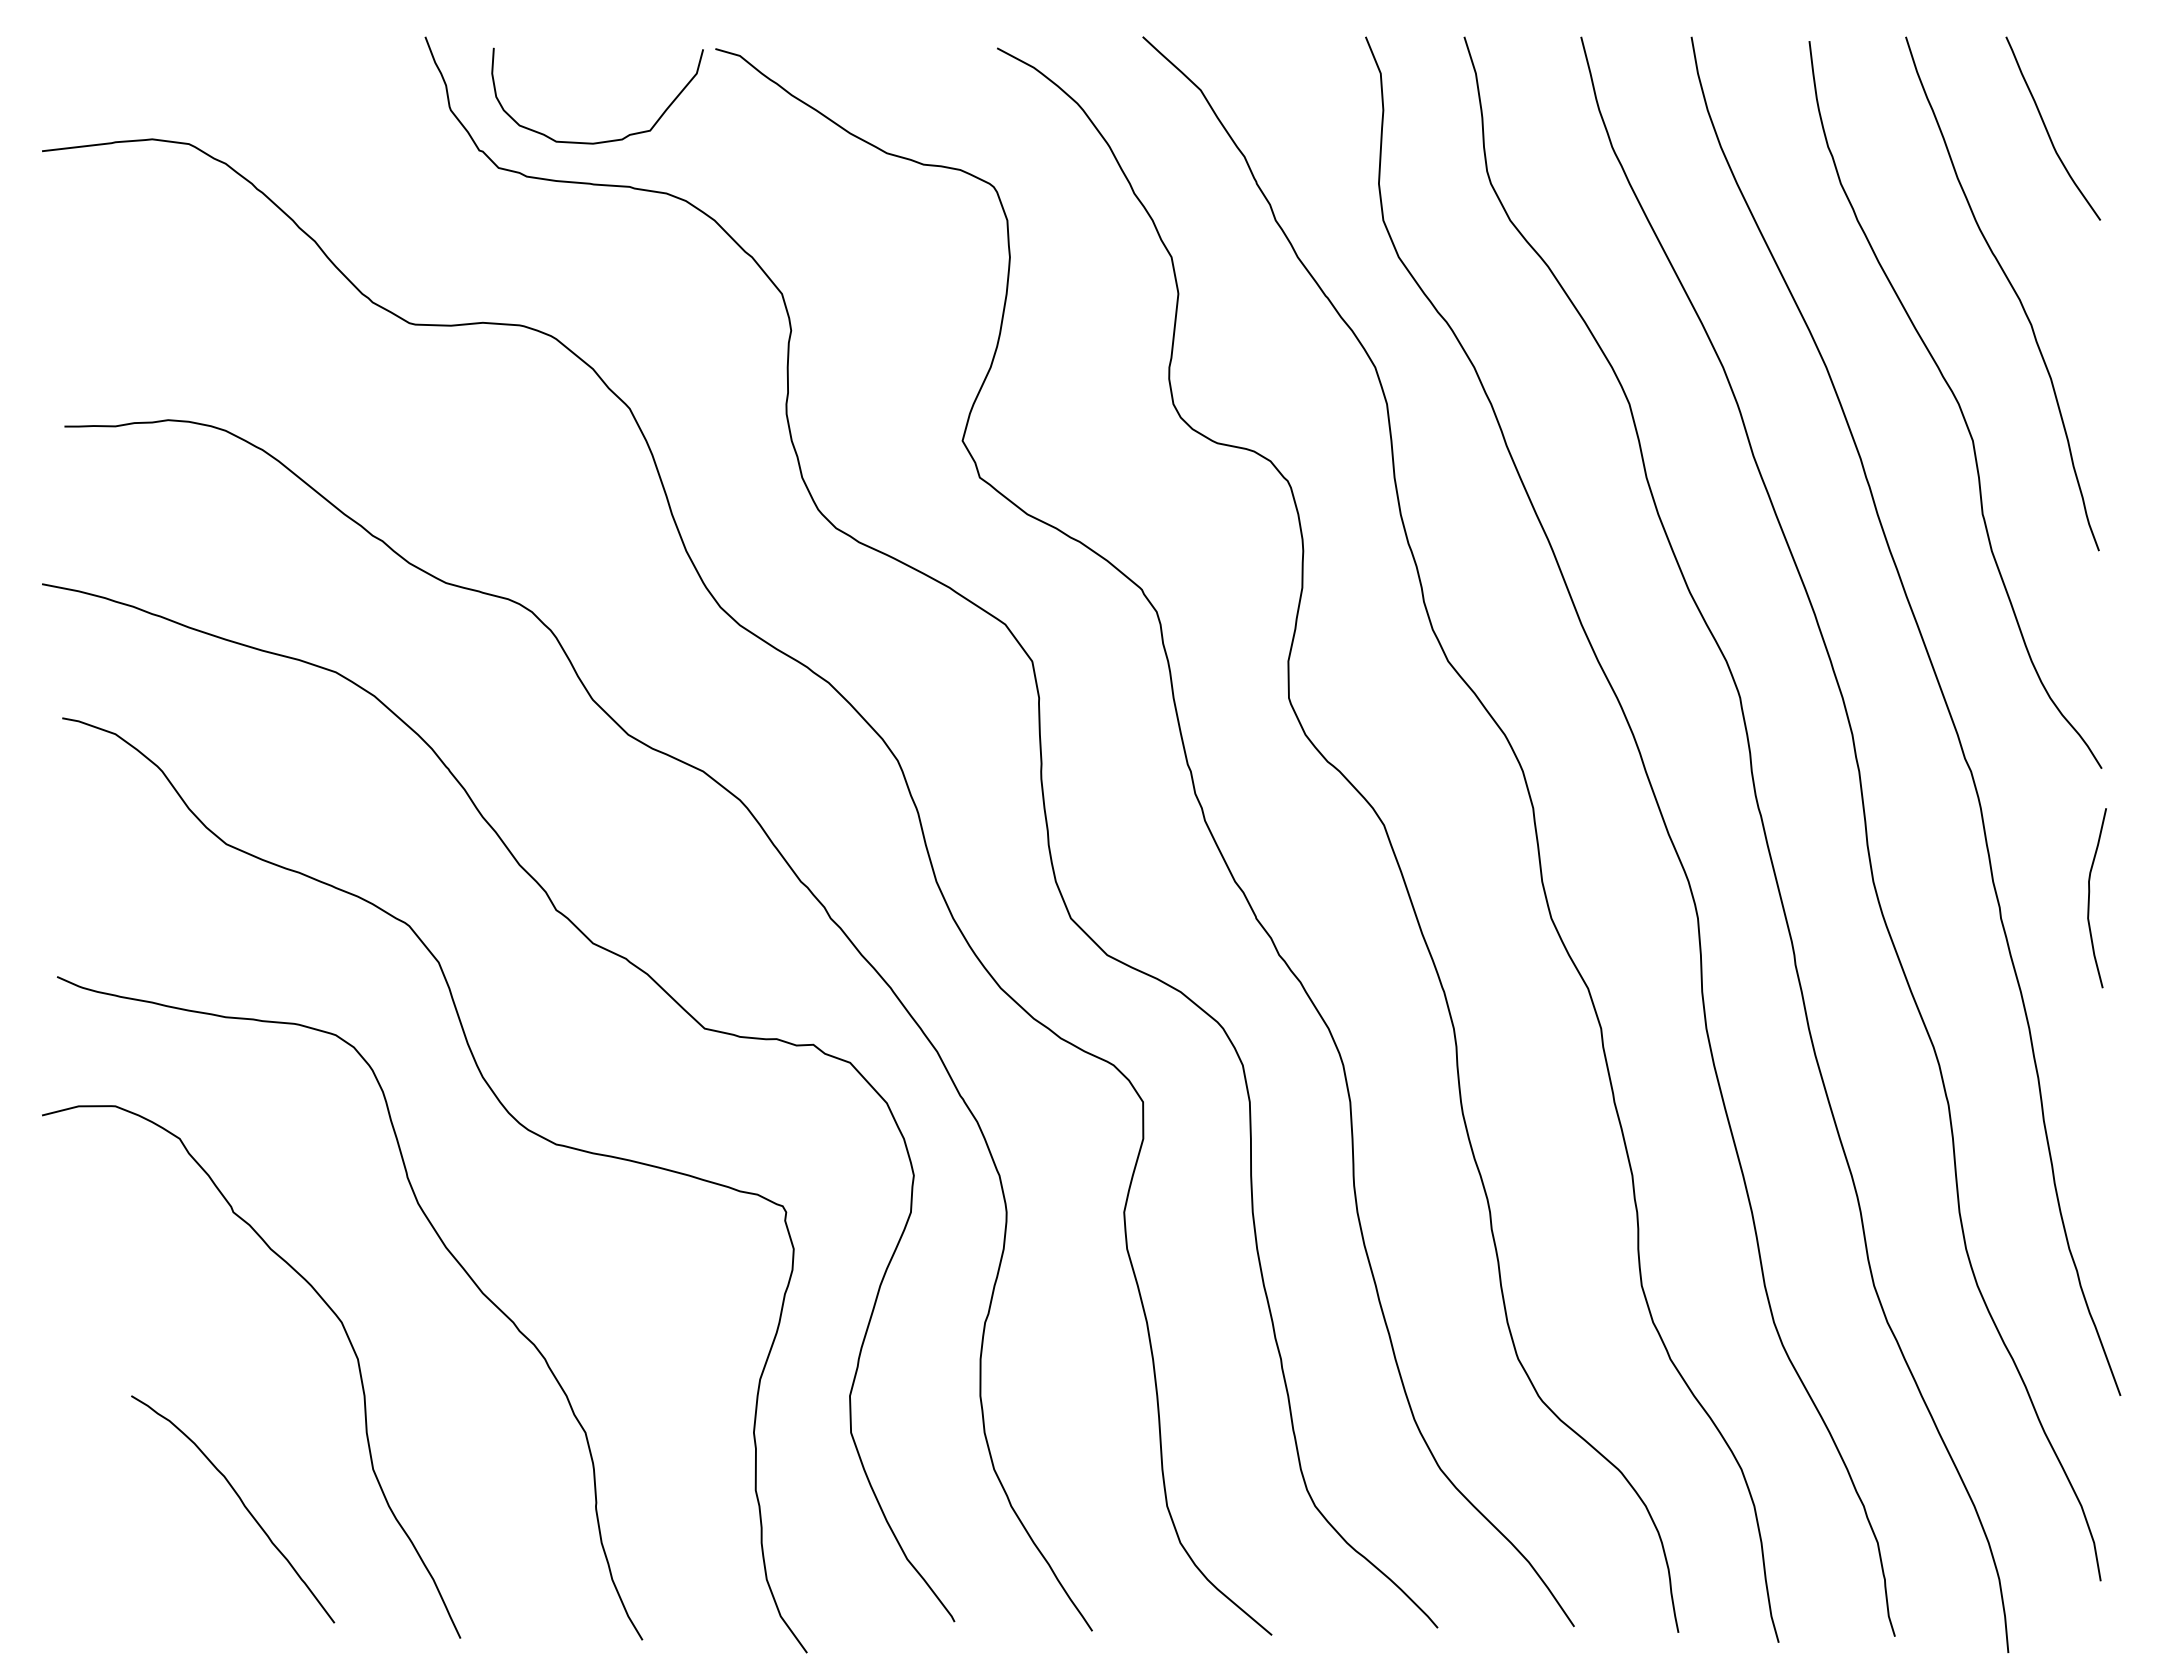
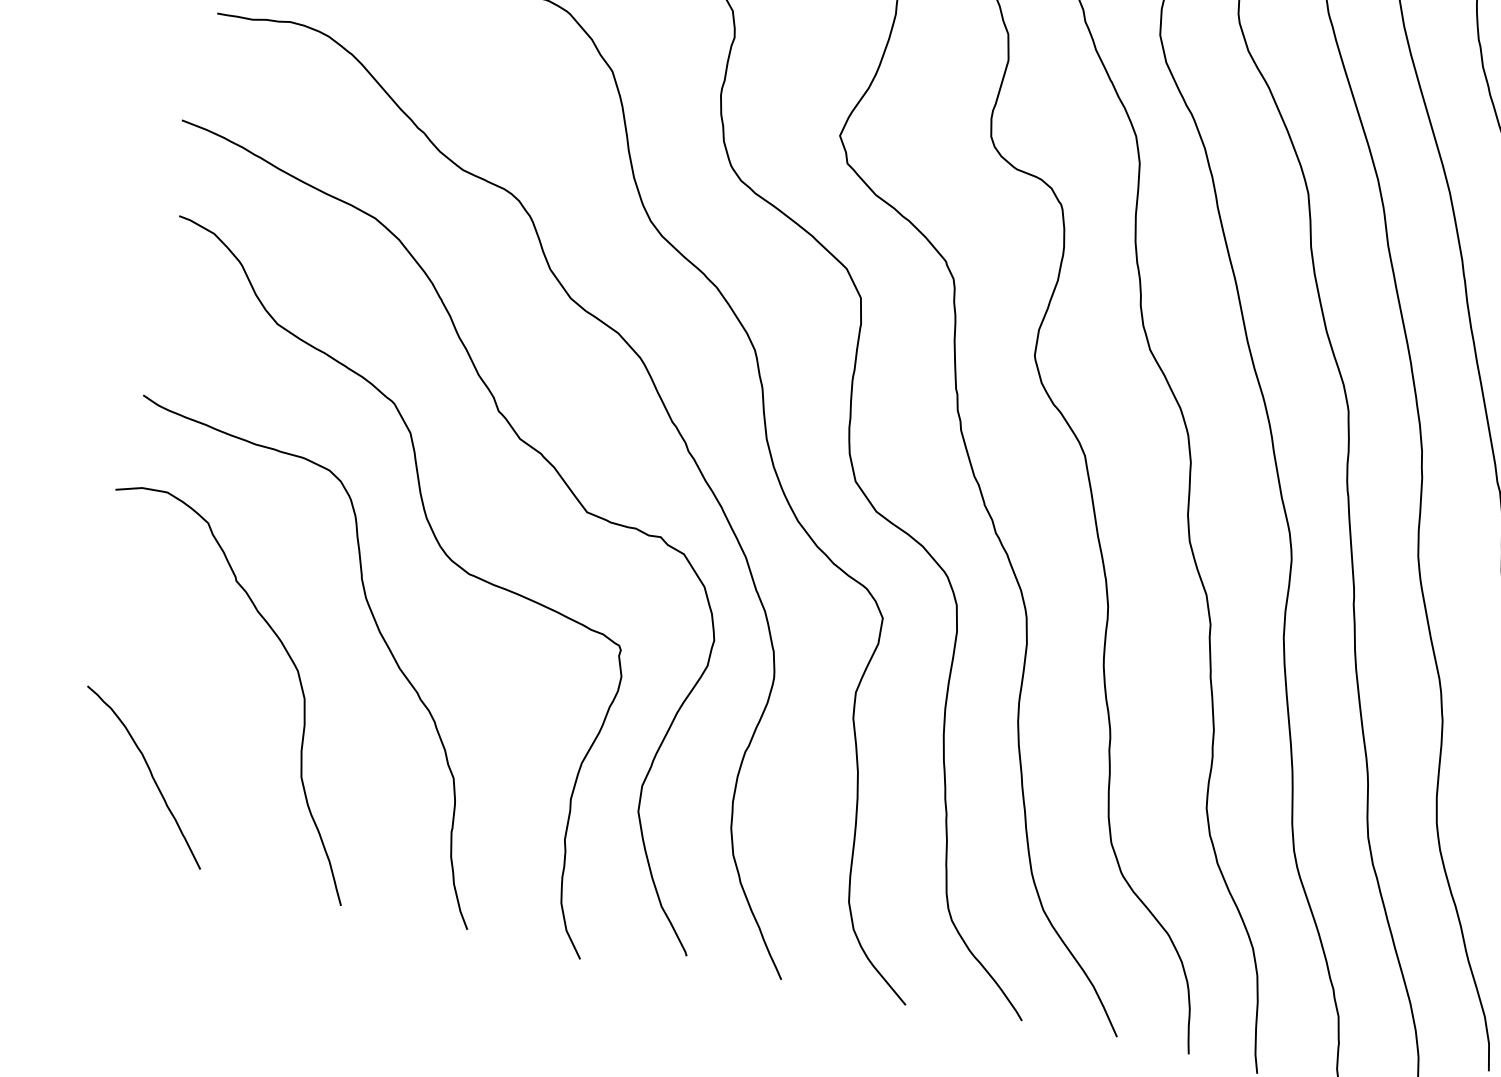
curve: (242, 1504) -> (151, 775), moved

